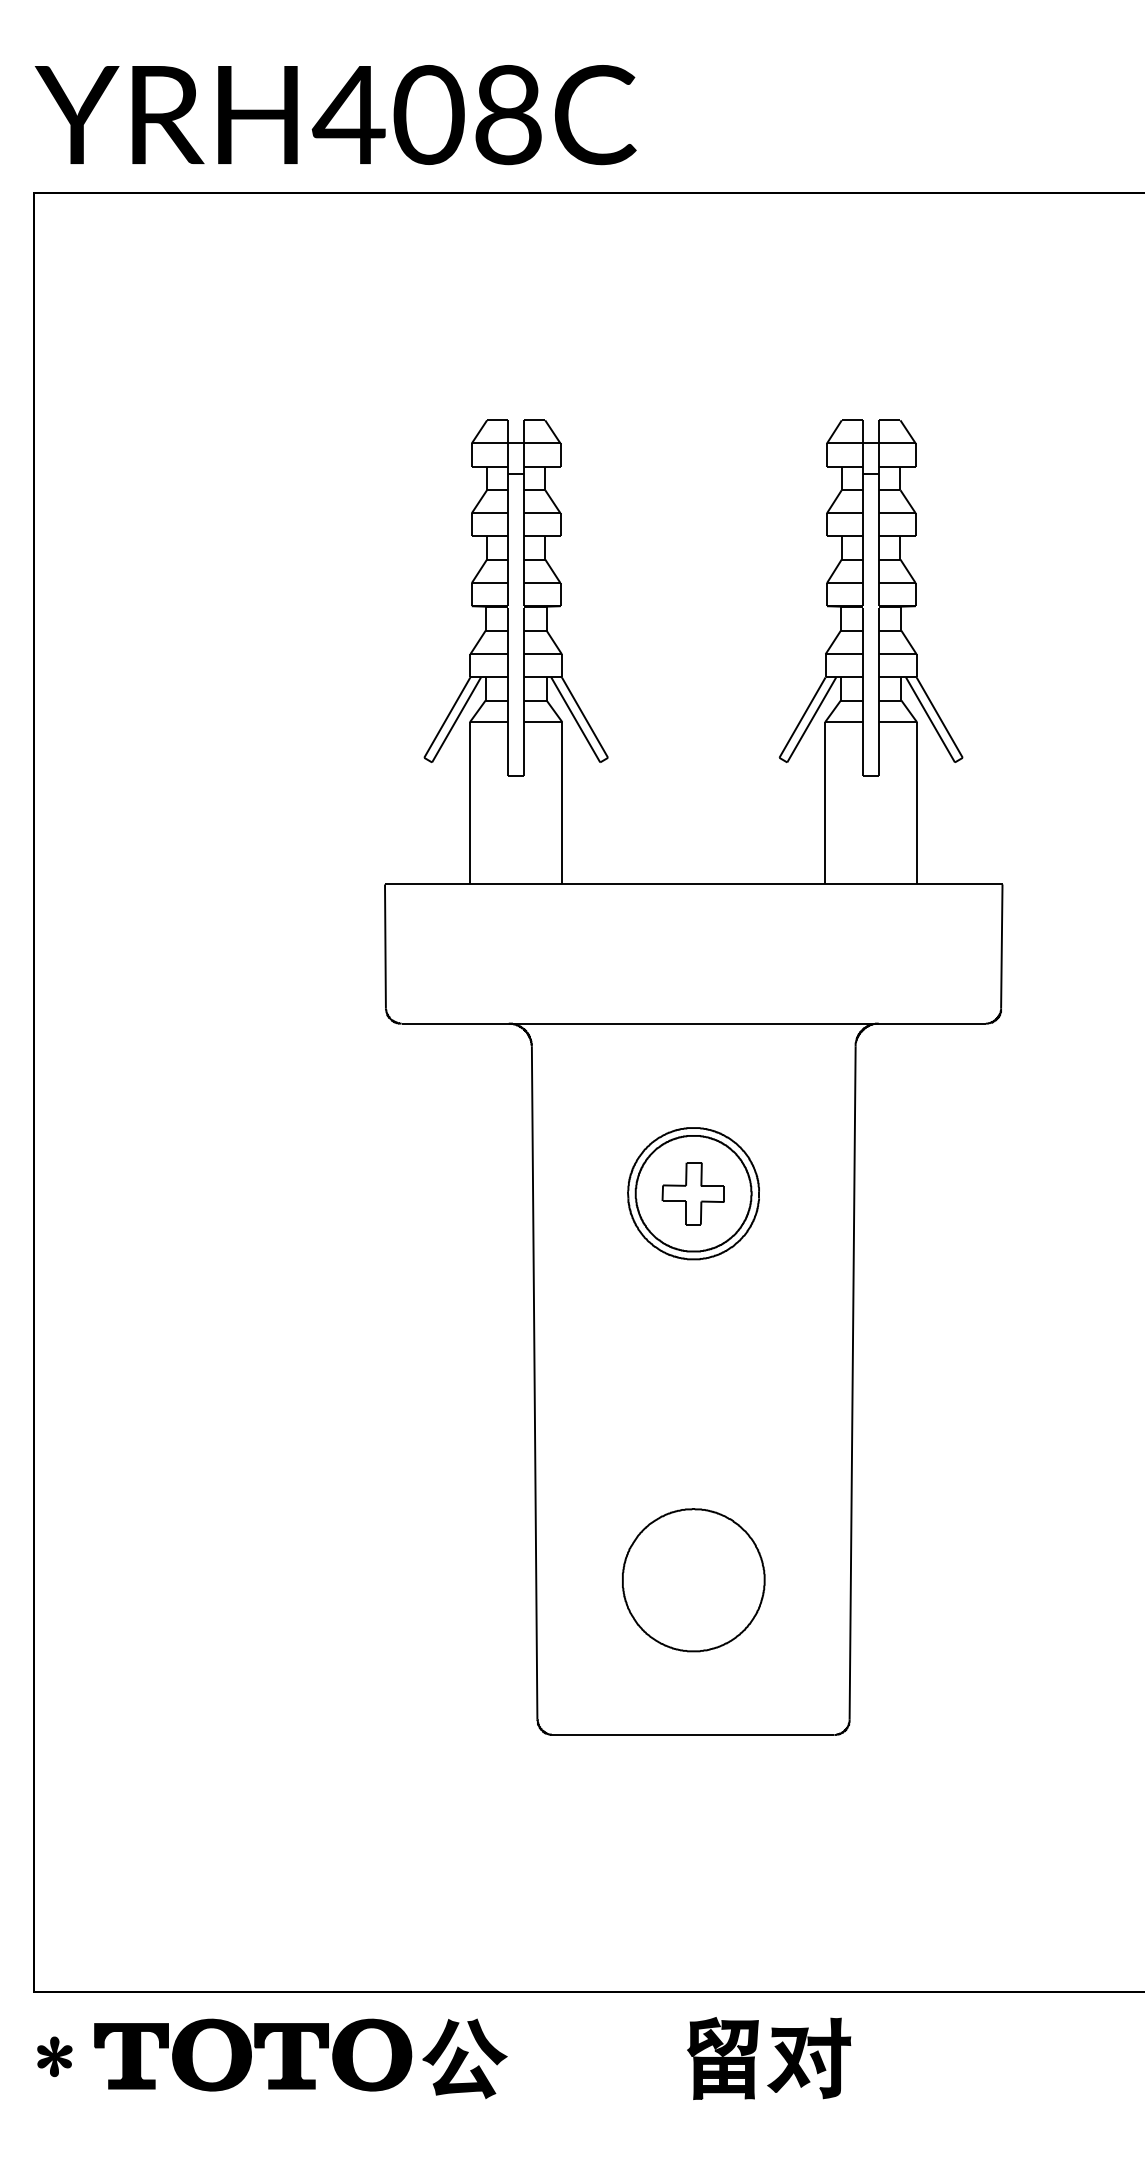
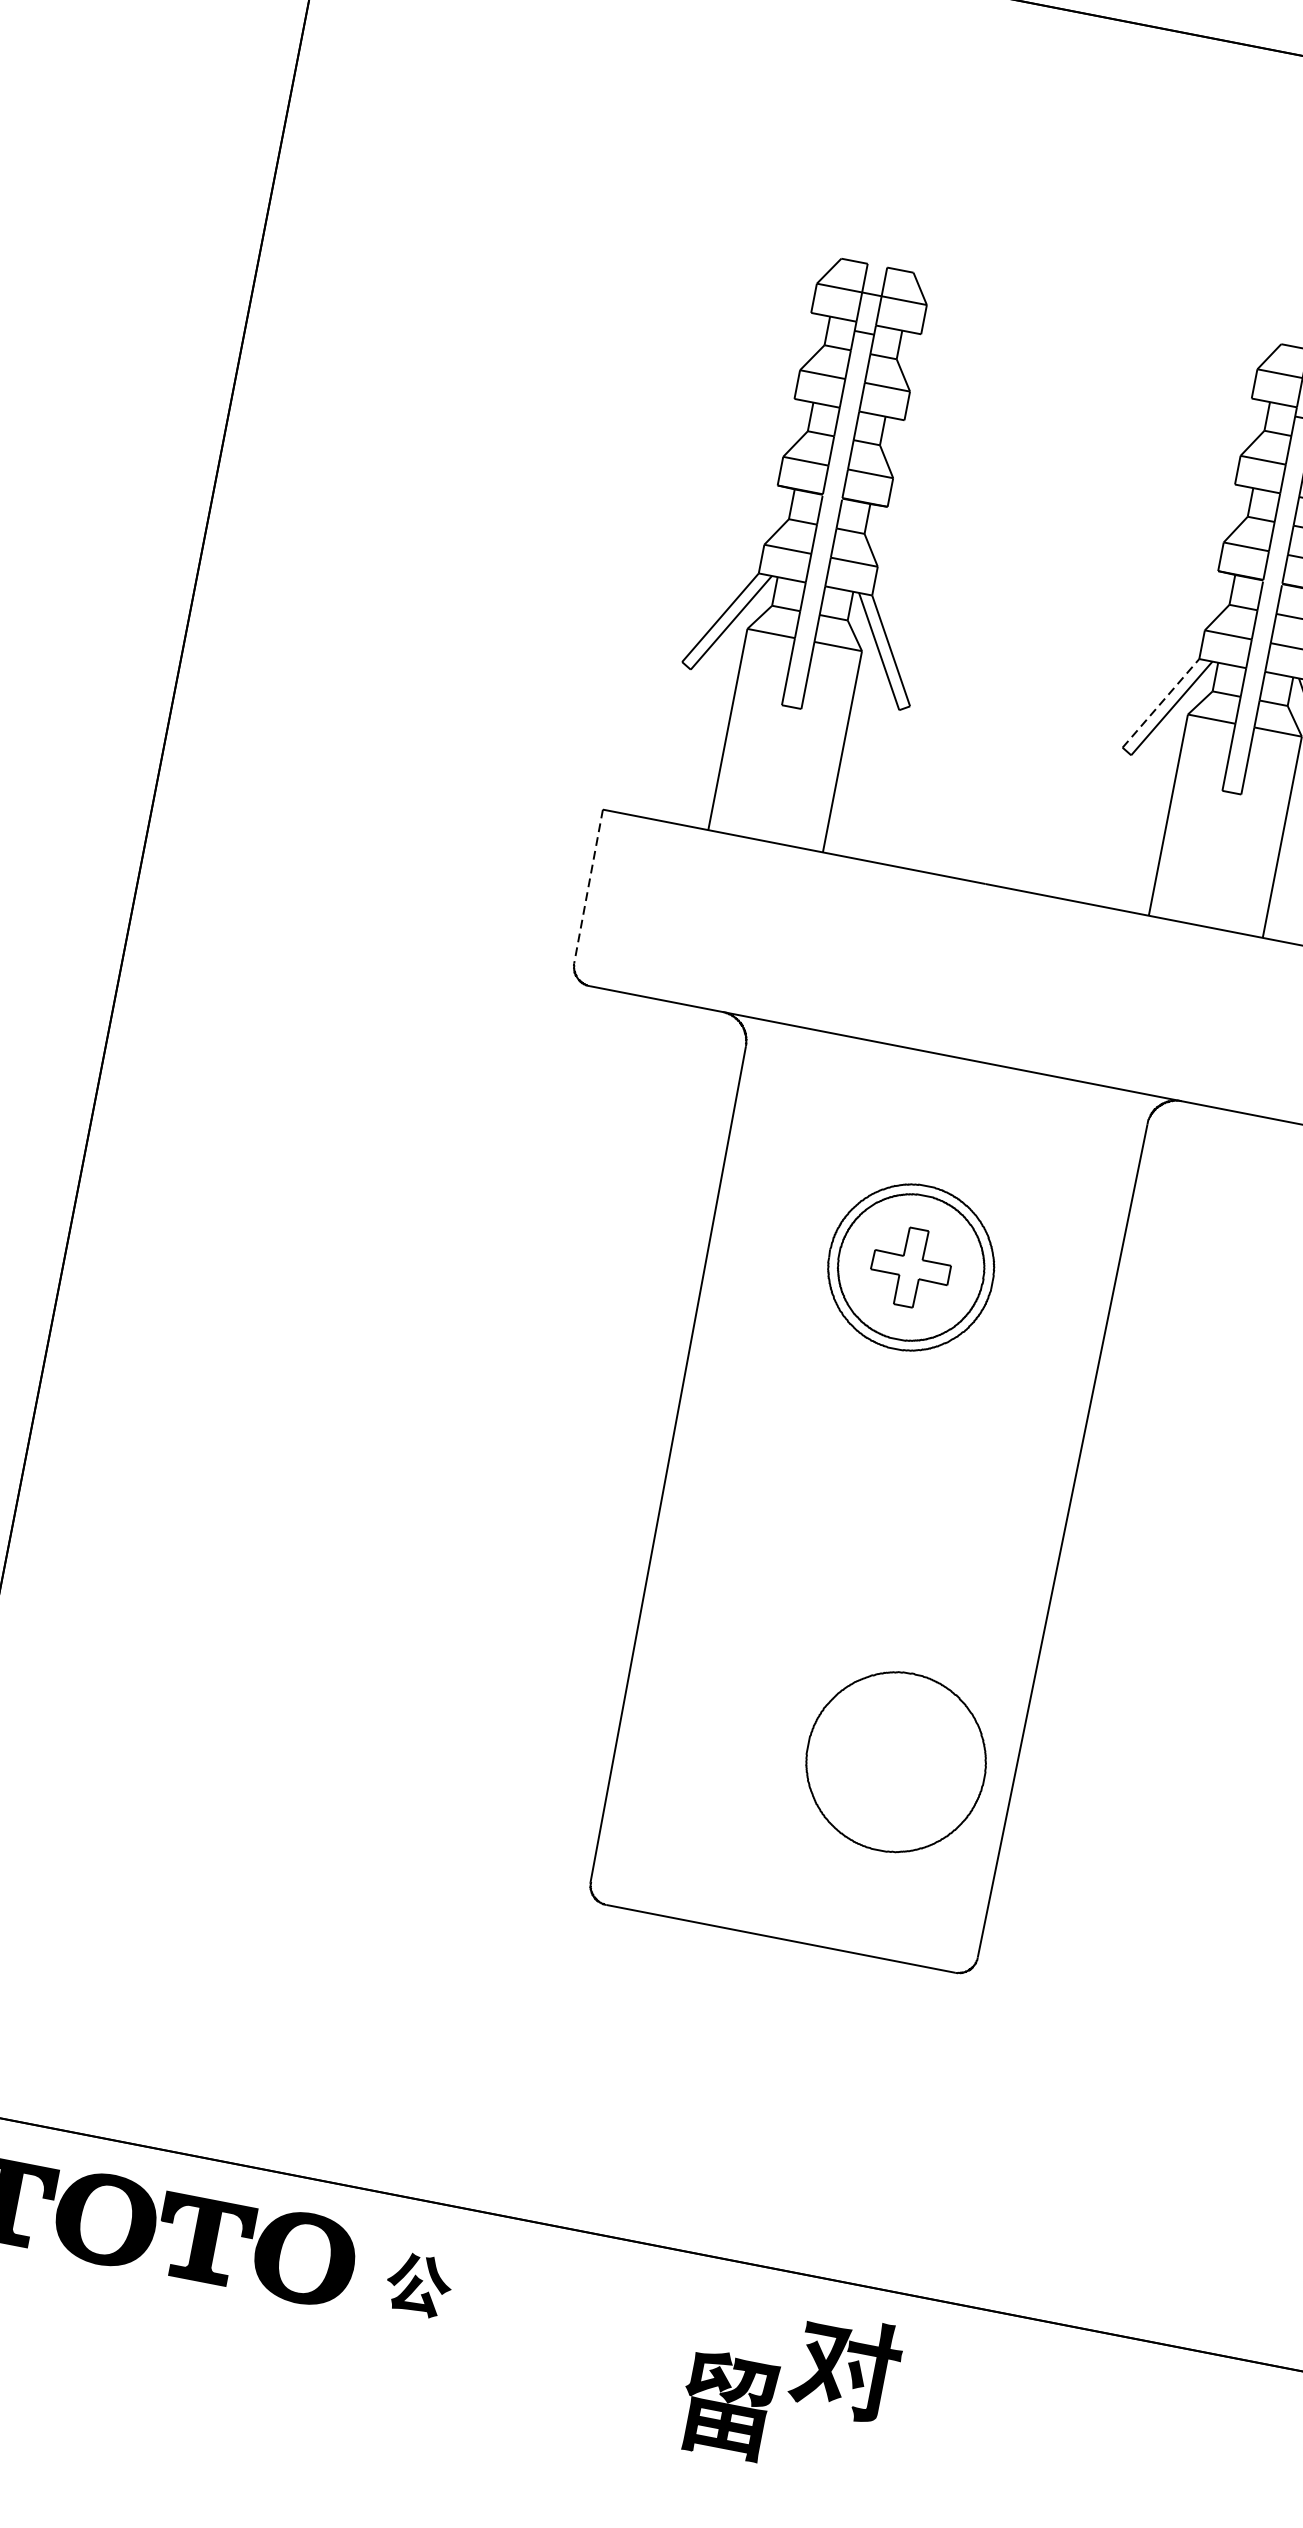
line: (802, 717) -> (1160, 703), solid -> dashed
line: (385, 946) -> (588, 886), solid -> dashed
part: (693, 1580) -> (895, 1762), moved
part: (464, 2058) -> (418, 2284), size x0.6
part: (722, 2058) -> (727, 2405), moved

